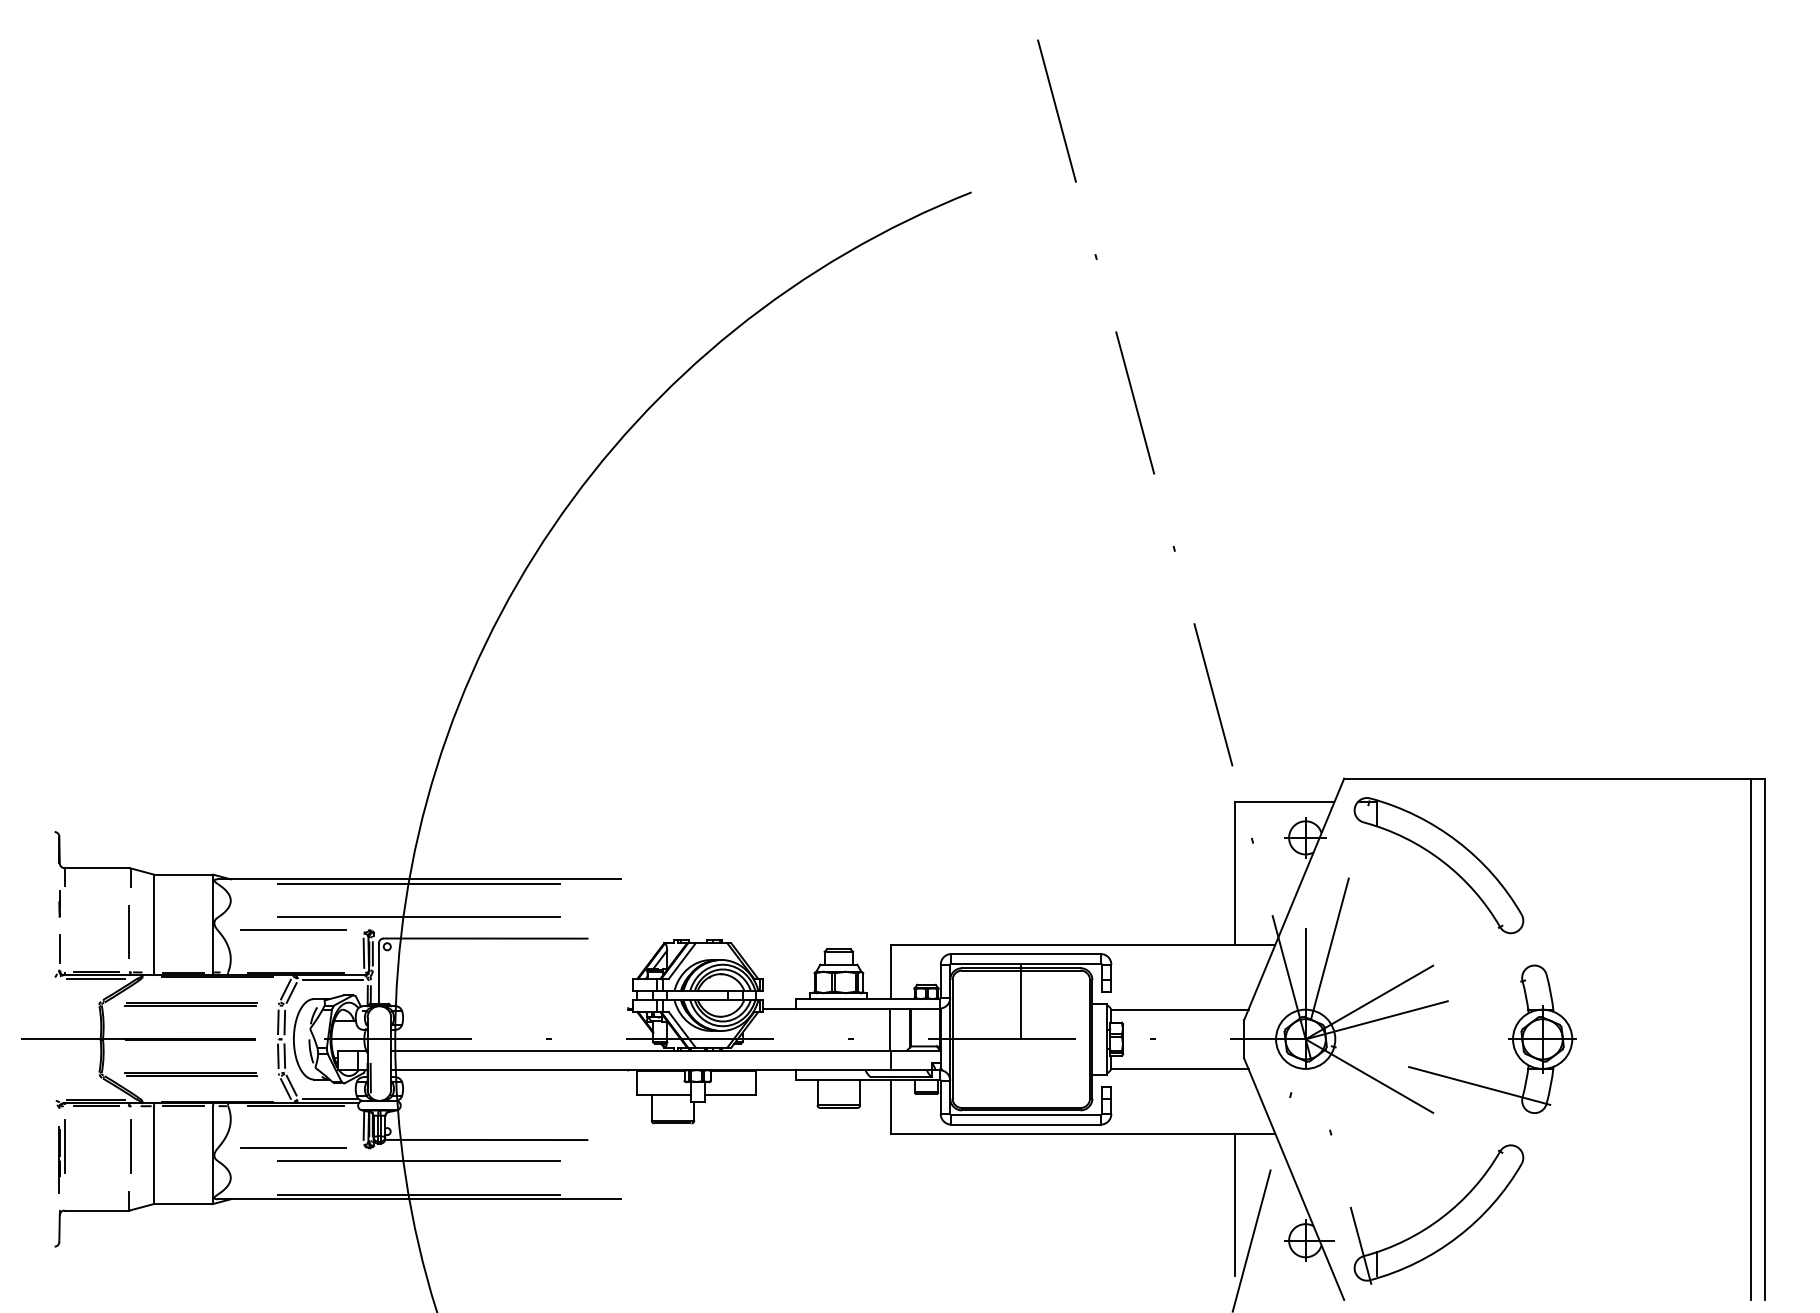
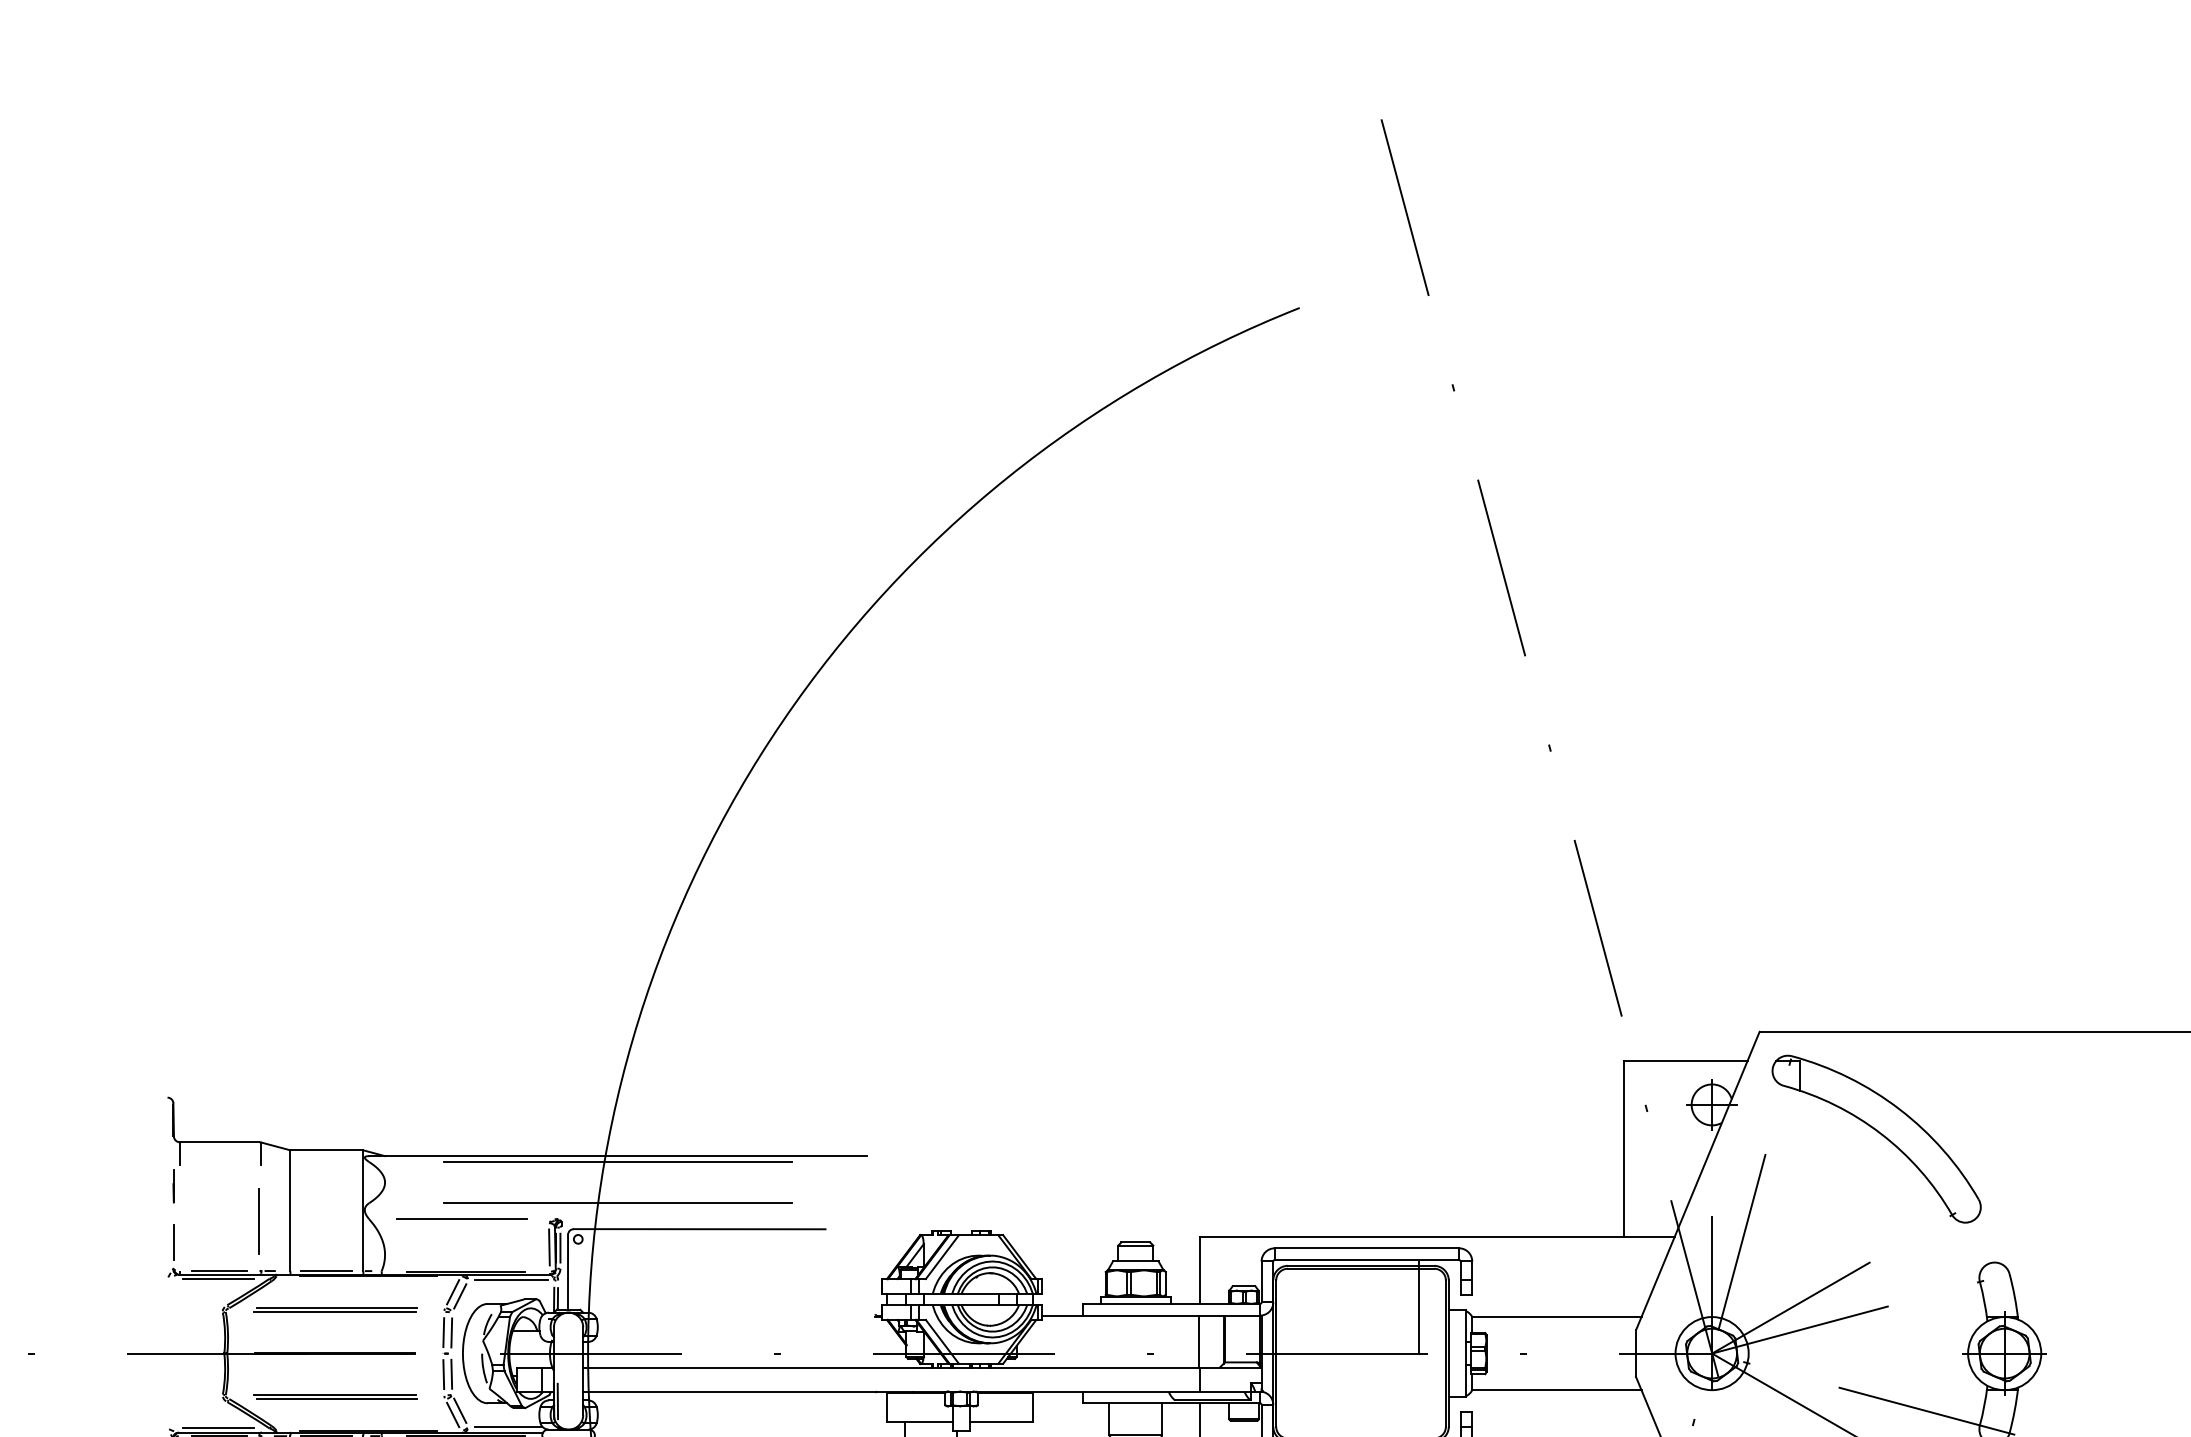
line: (1021, 1001) -> (1419, 1306), moved

